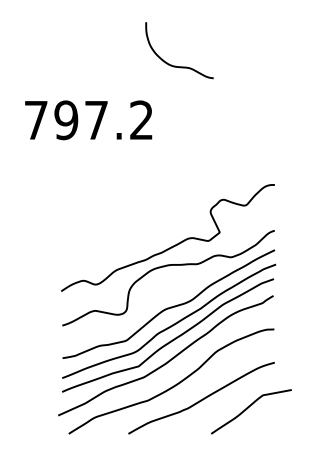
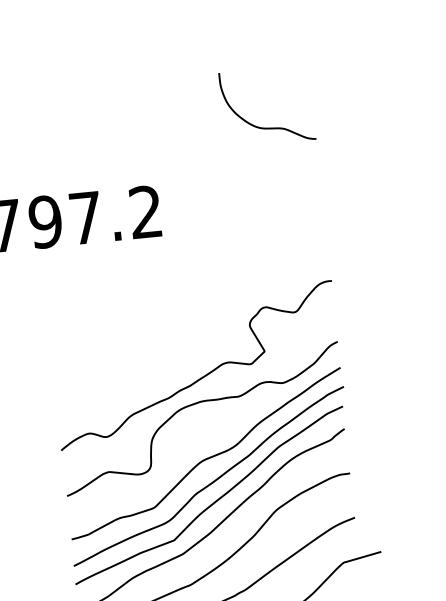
curve: (175, 65) -> (263, 126), moved

